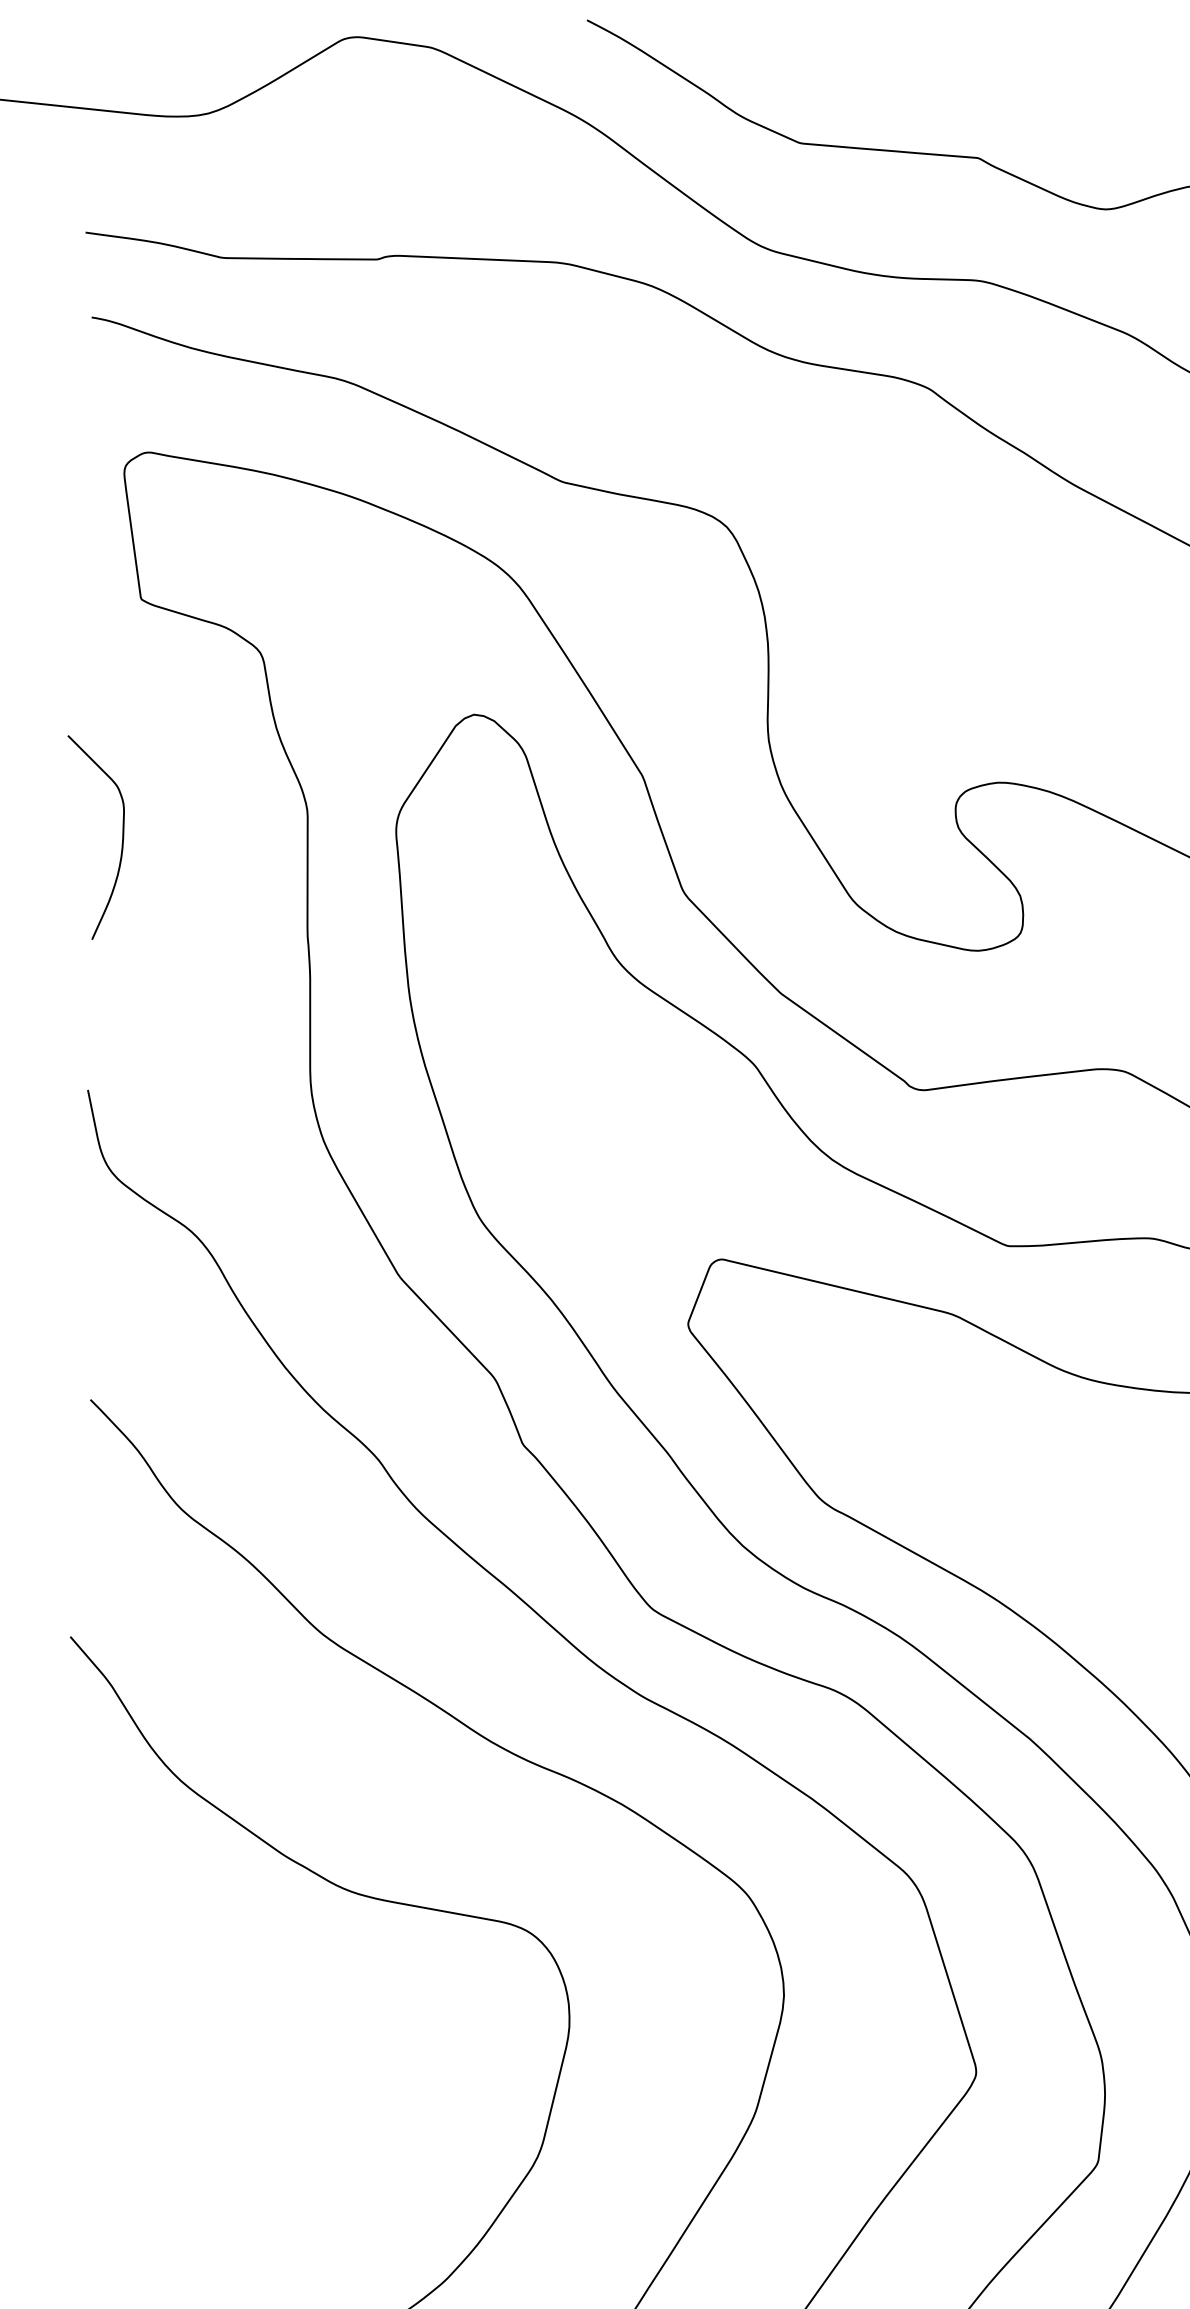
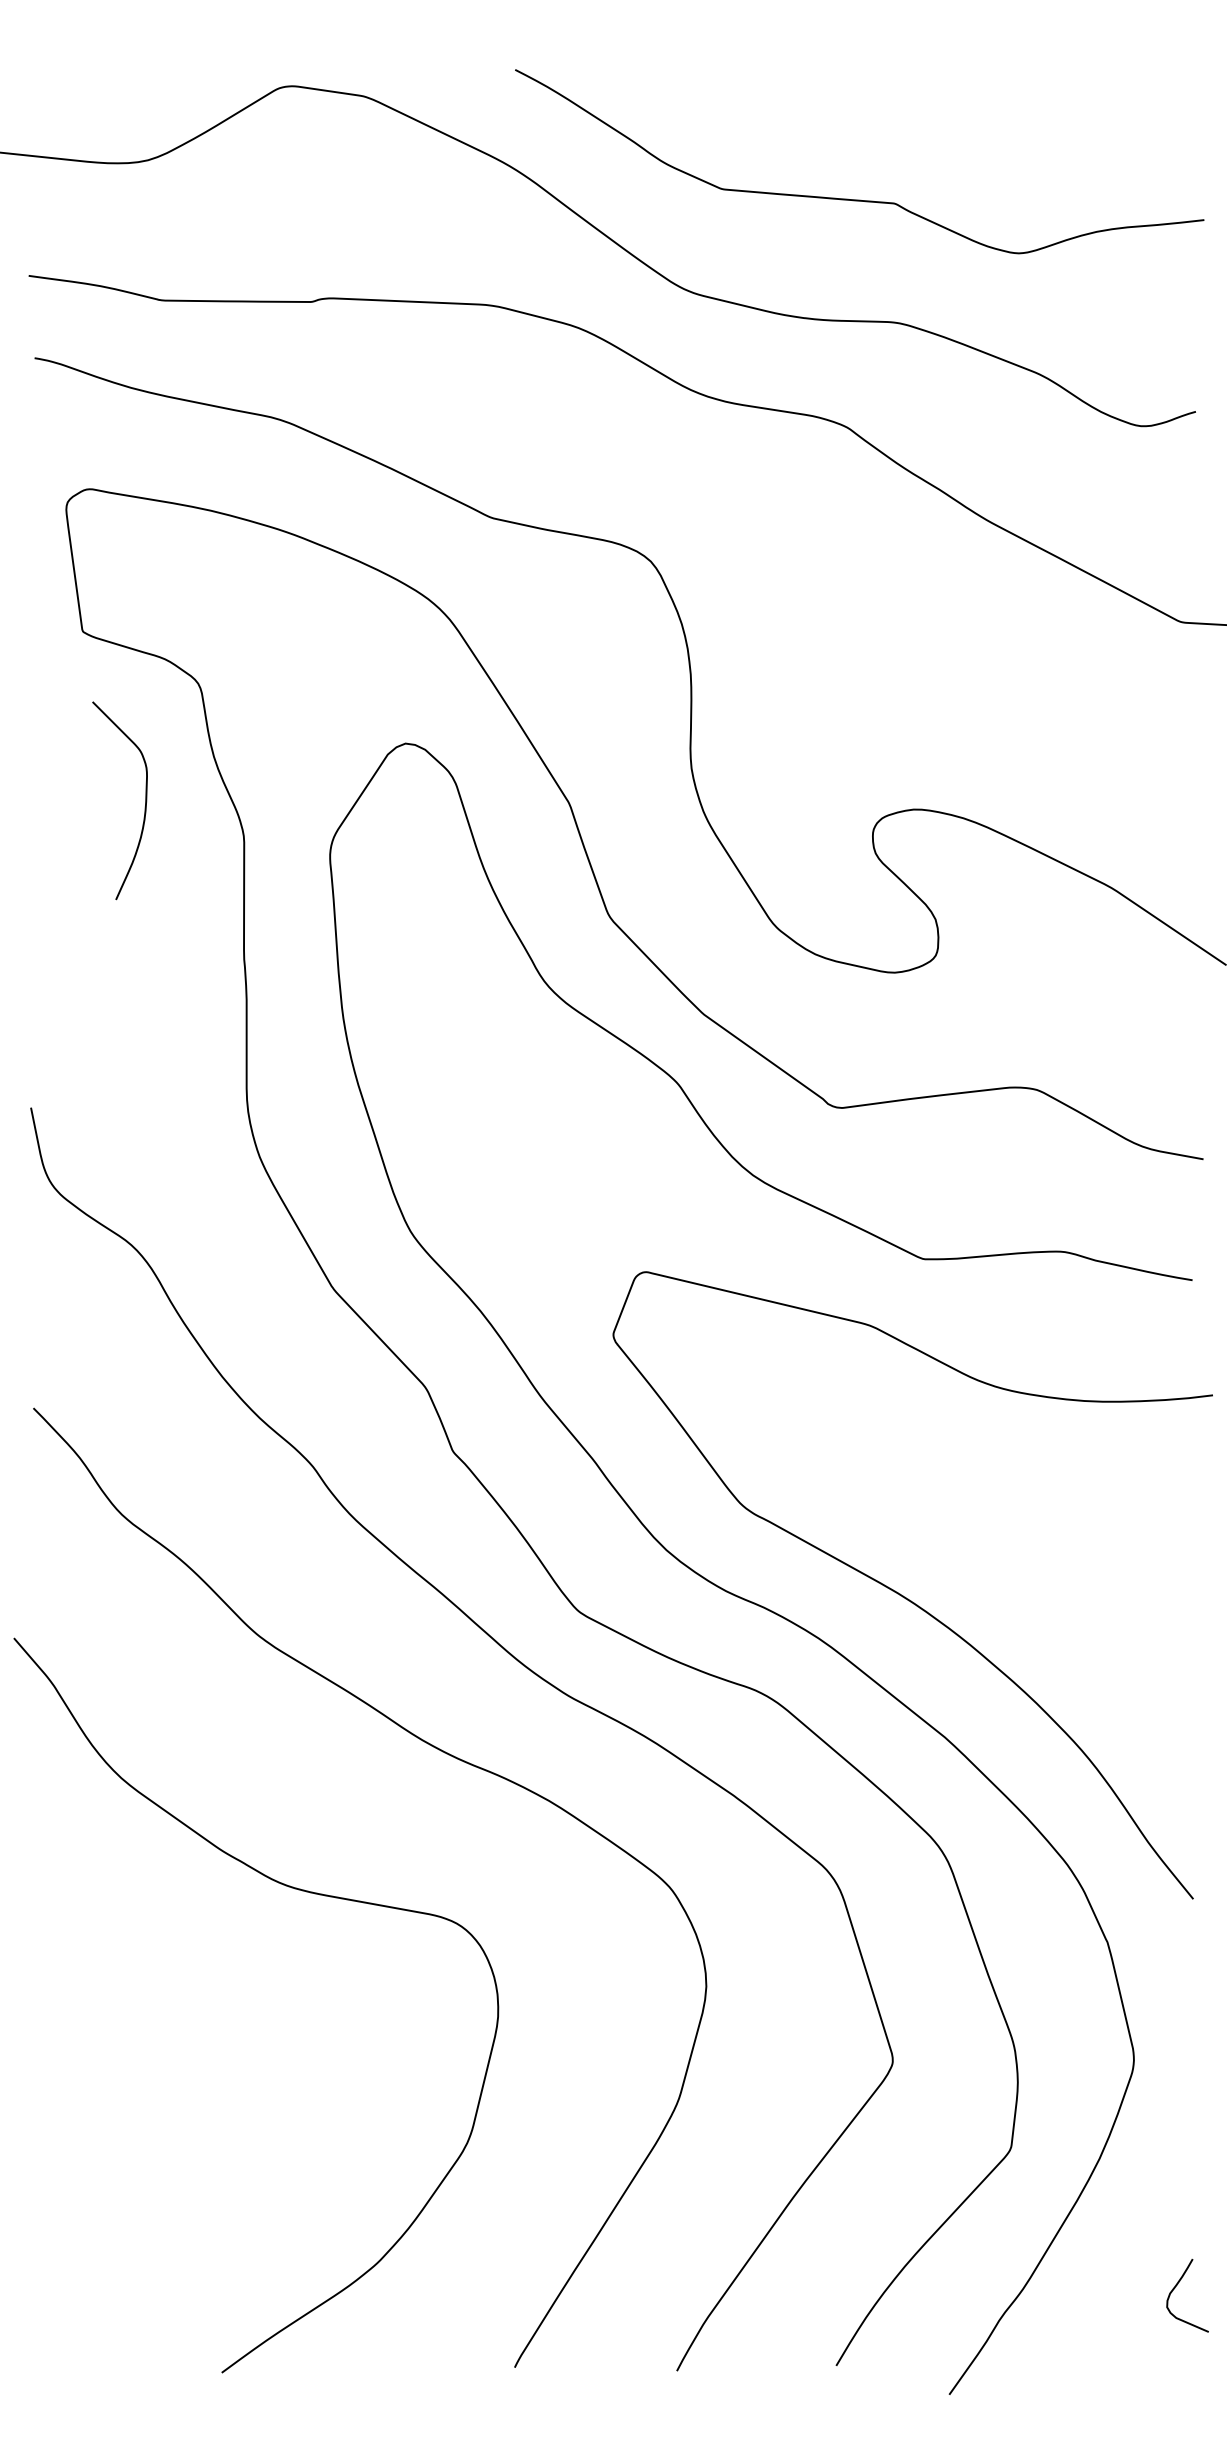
curve: (121, 844) -> (144, 807), moved

